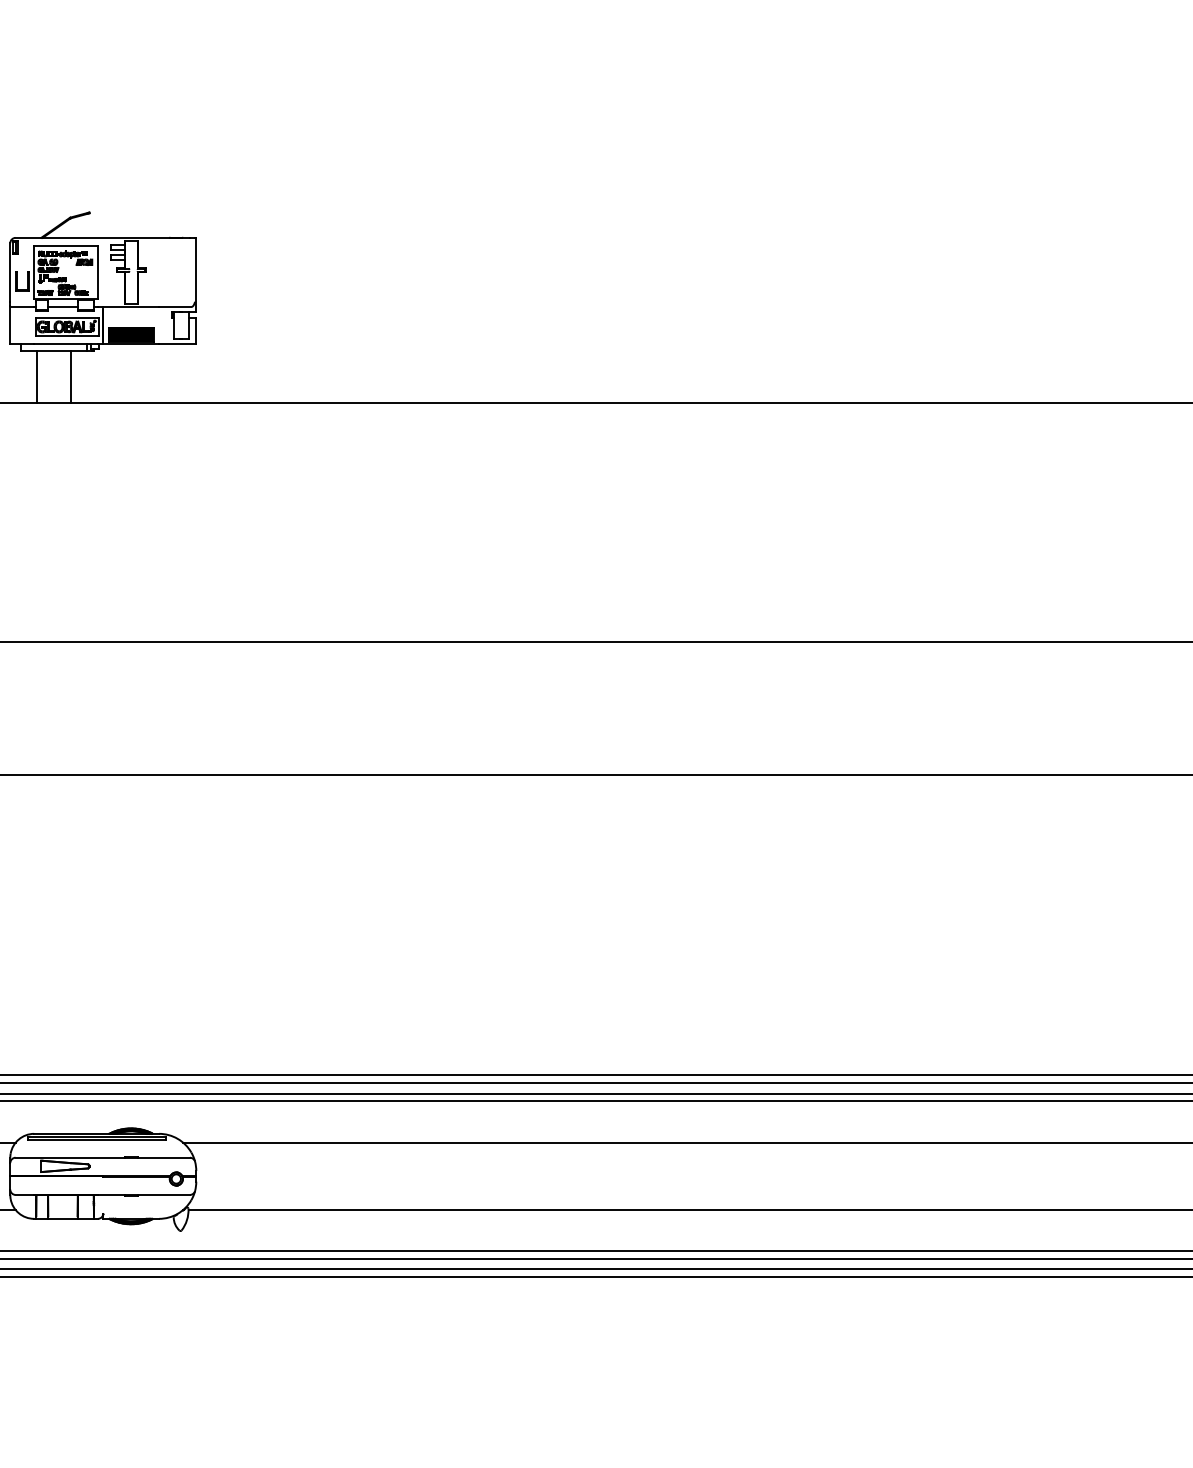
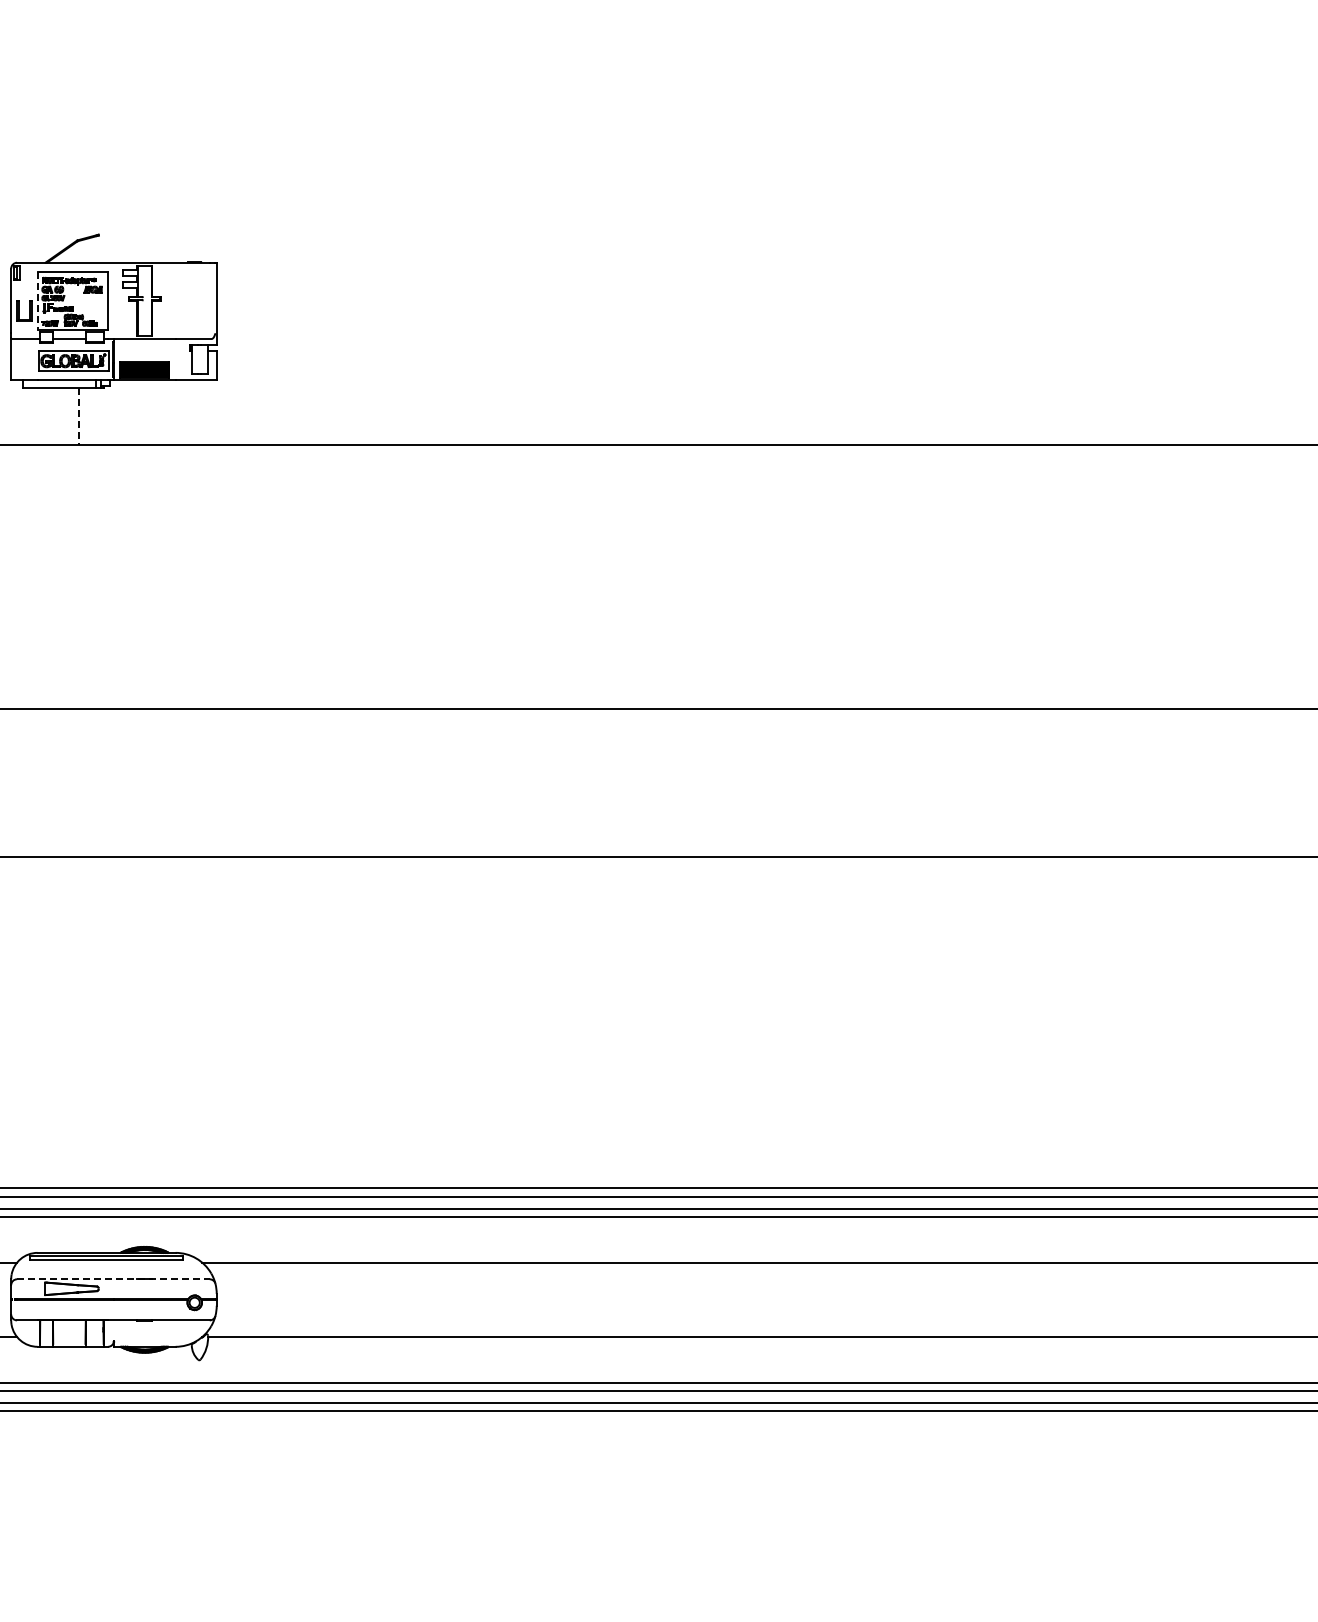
line: (34, 272) -> (37, 301), solid -> dashed
line: (36, 376) -> (40, 415), removed
line: (71, 377) -> (78, 416), solid -> dashed
line: (102, 1157) -> (113, 1279), solid -> dashed

